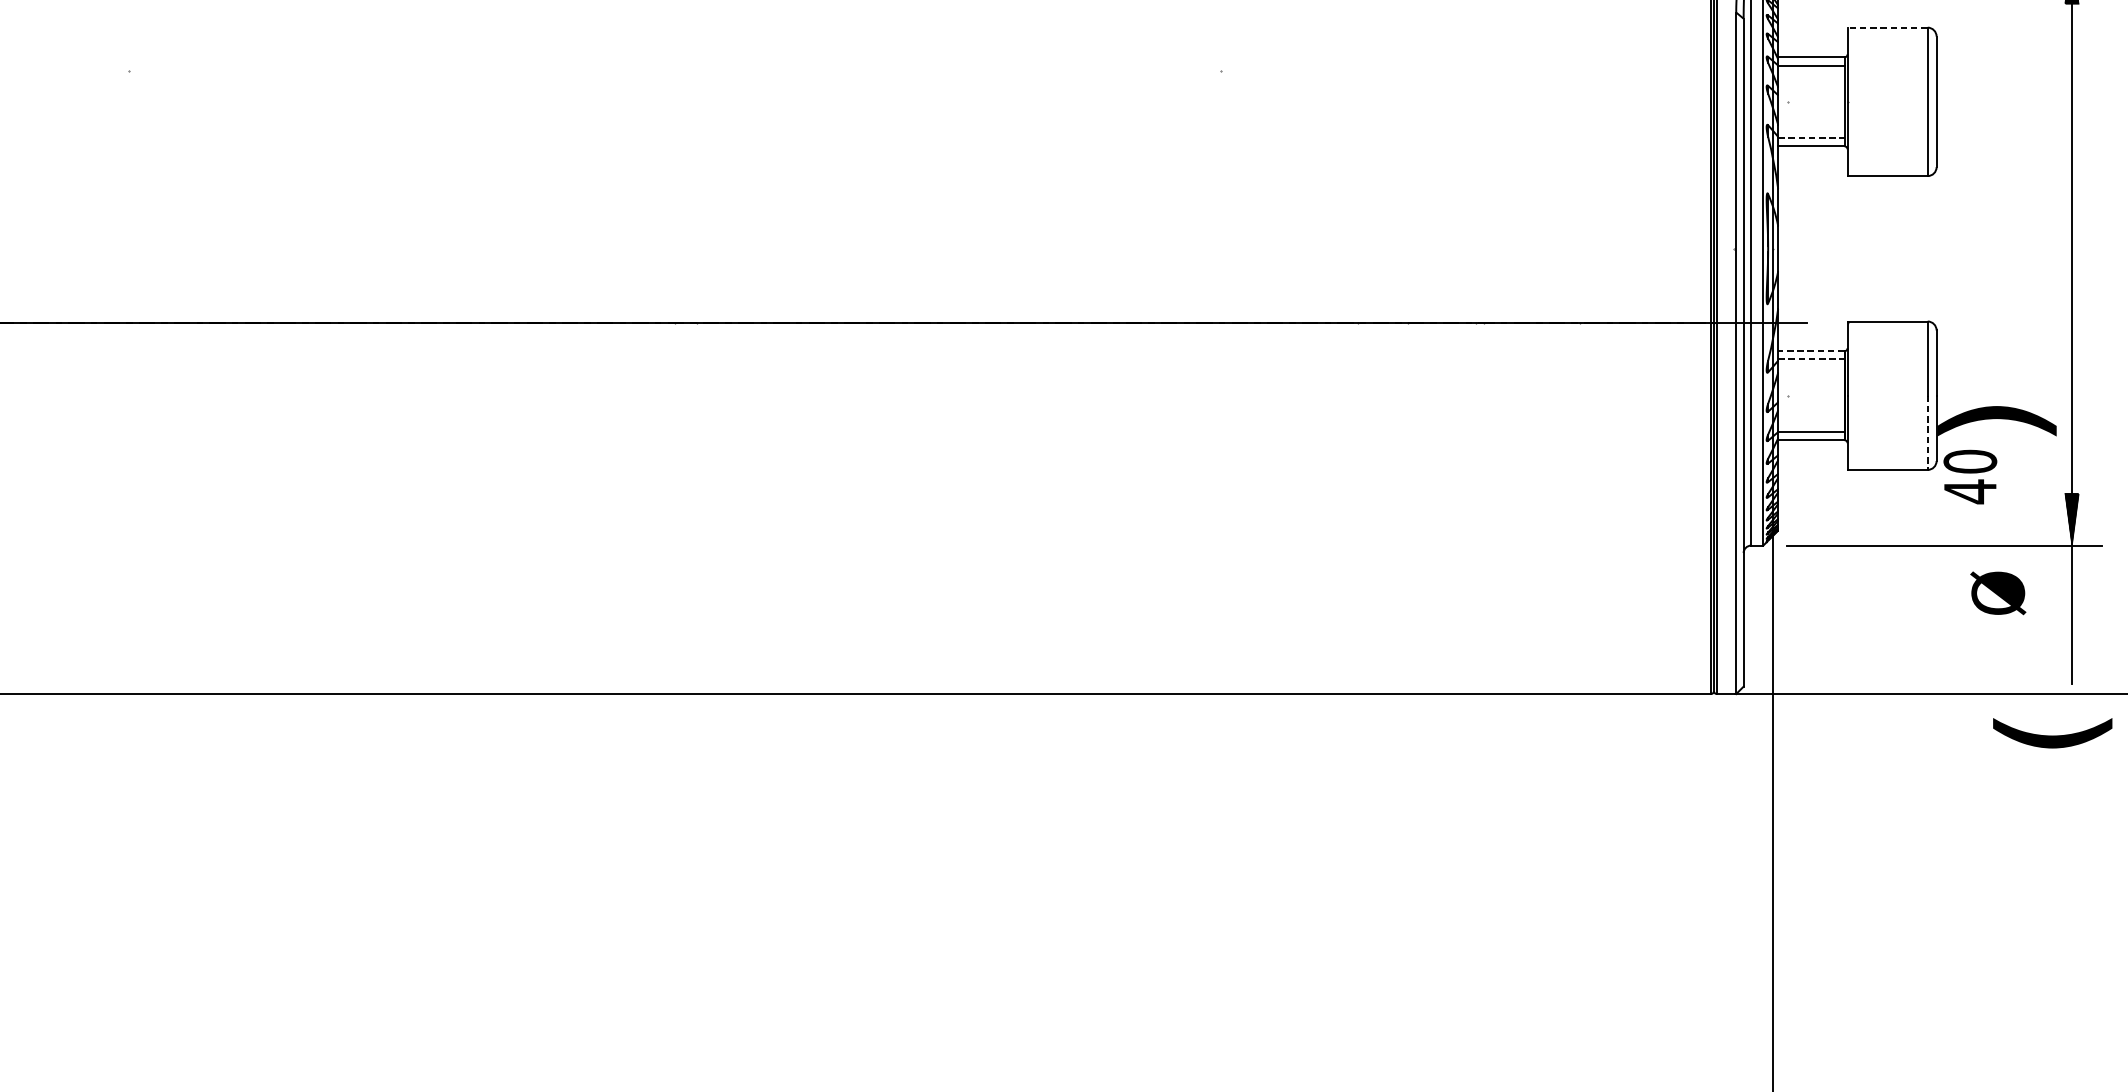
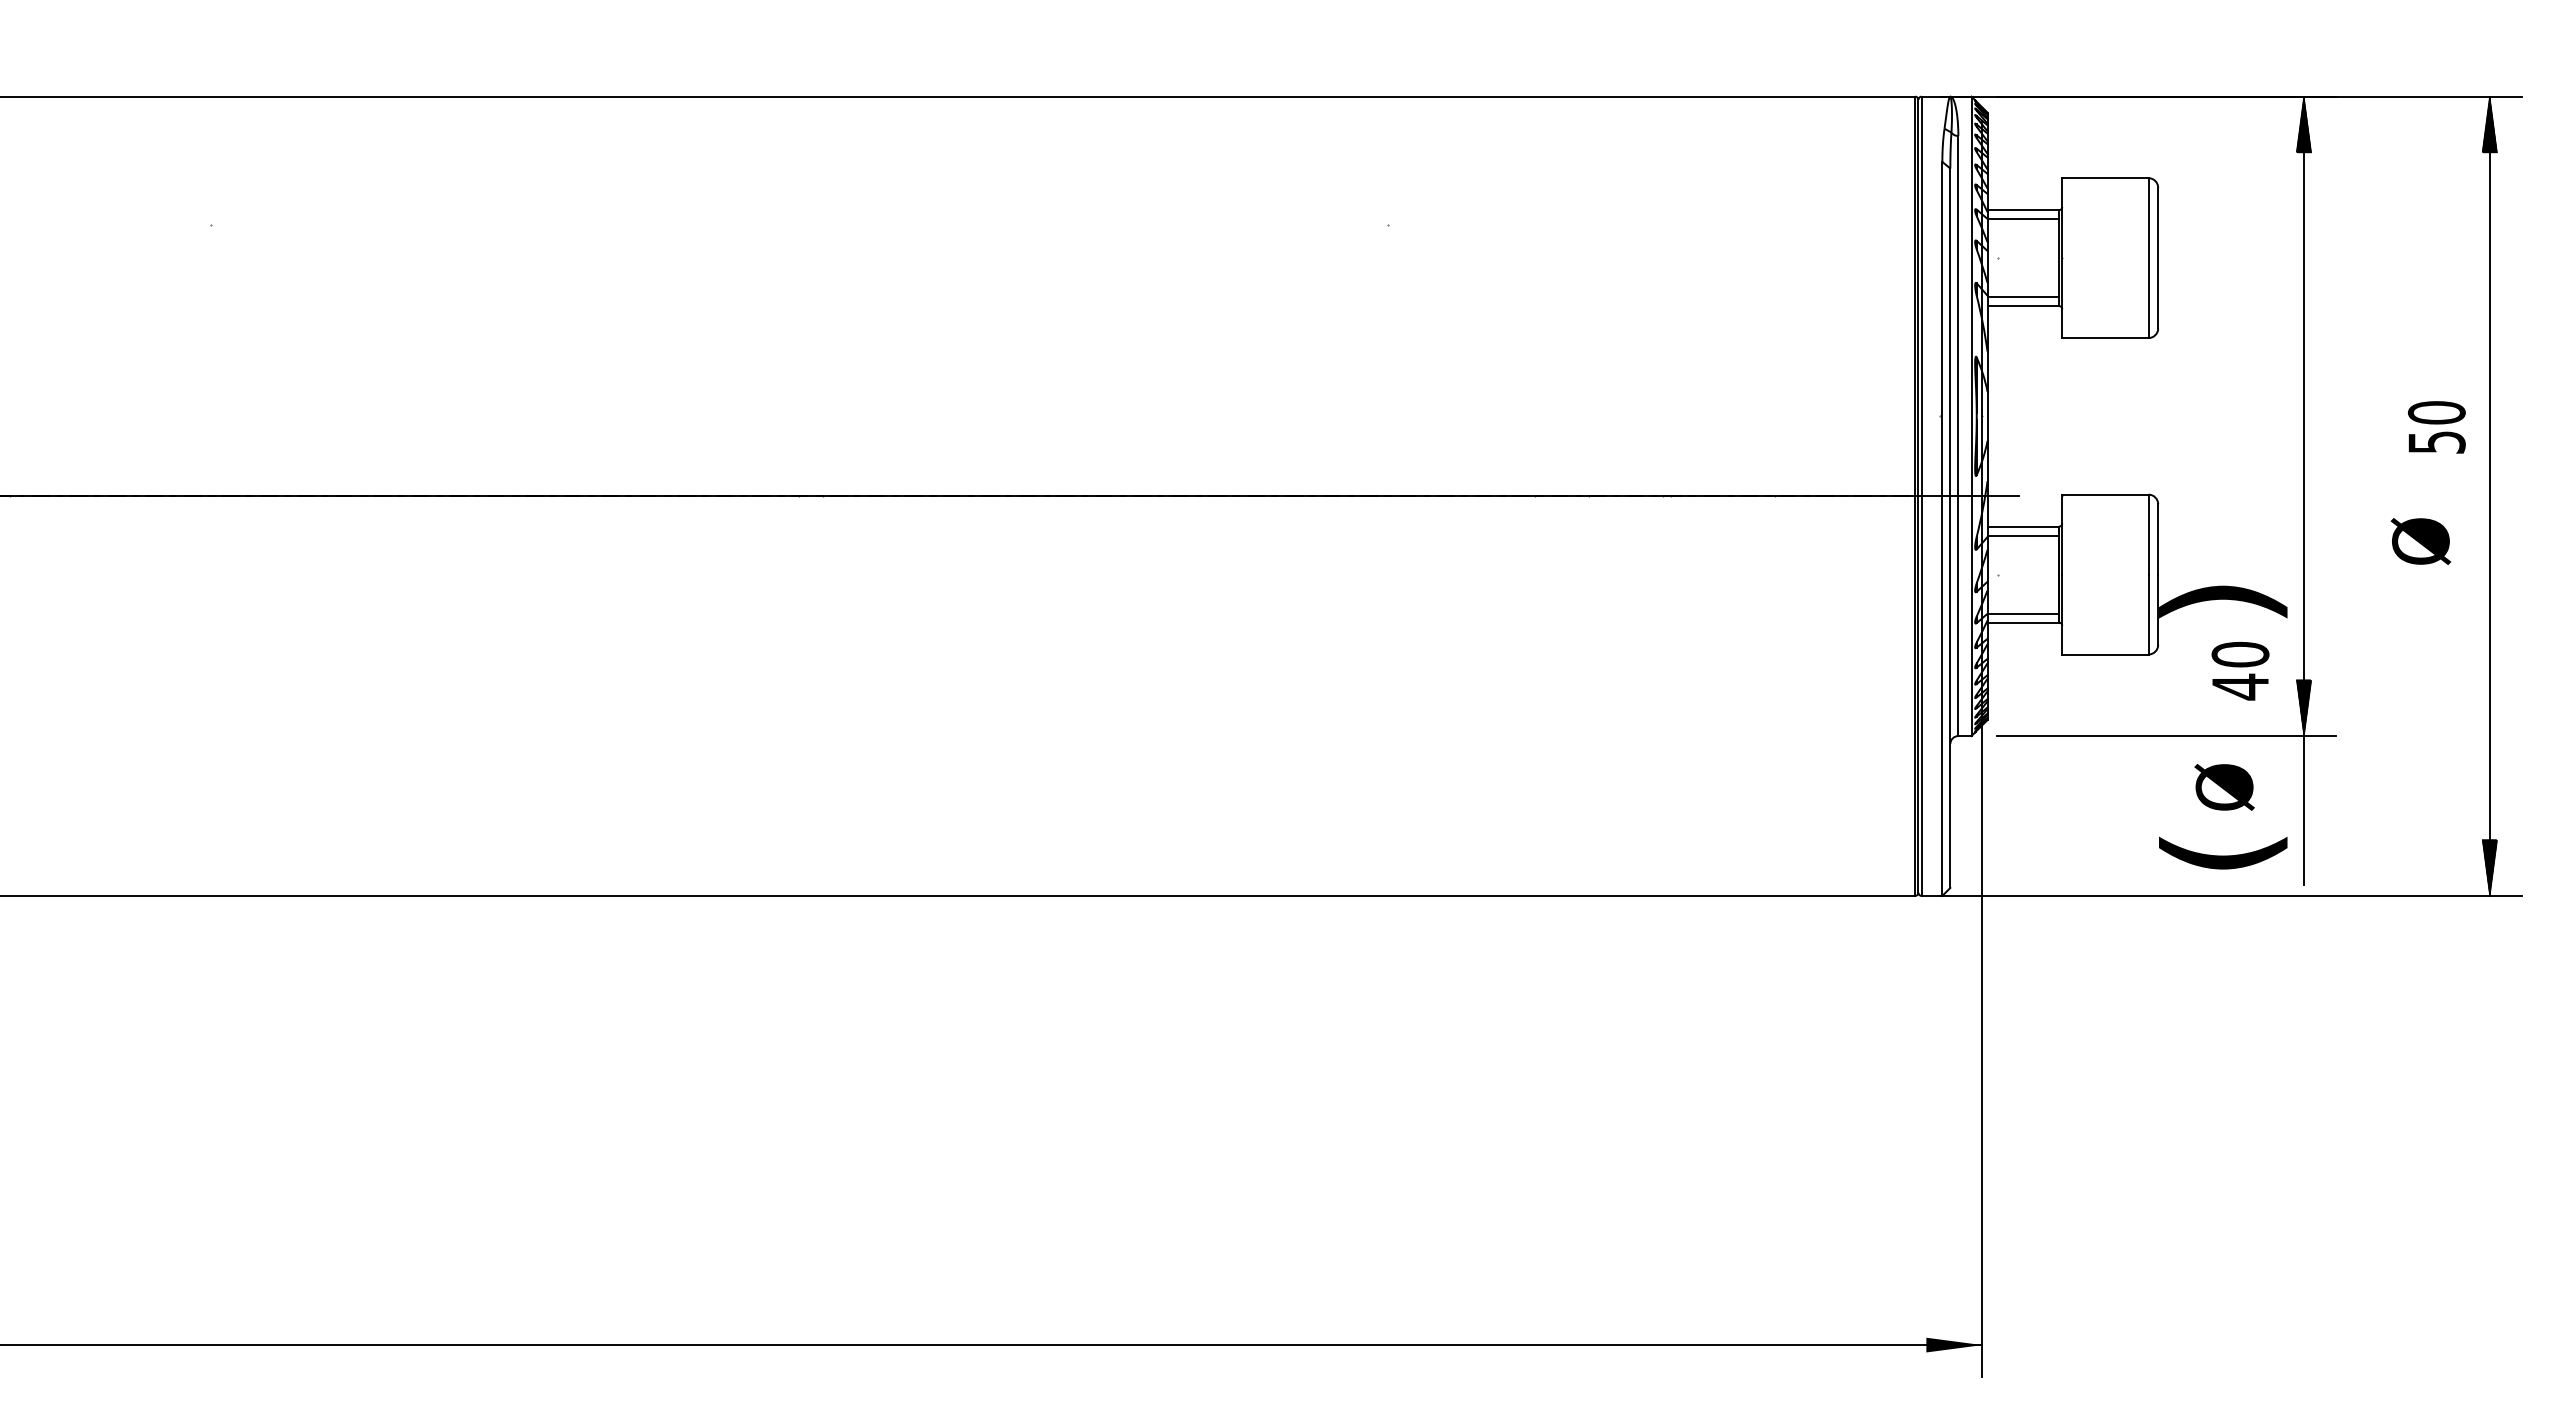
line: (1886, 27) -> (2104, 178), dashed -> solid
line: (1811, 138) -> (2023, 297), dashed -> solid
line: (1811, 351) -> (2023, 526), dashed -> solid
line: (1811, 359) -> (2023, 535), dashed -> solid
line: (1927, 432) -> (2148, 614), dashed -> solid
text: (1970, 477) -> (2240, 671), moved
text: (2052, 732) -> (2223, 852), moved

